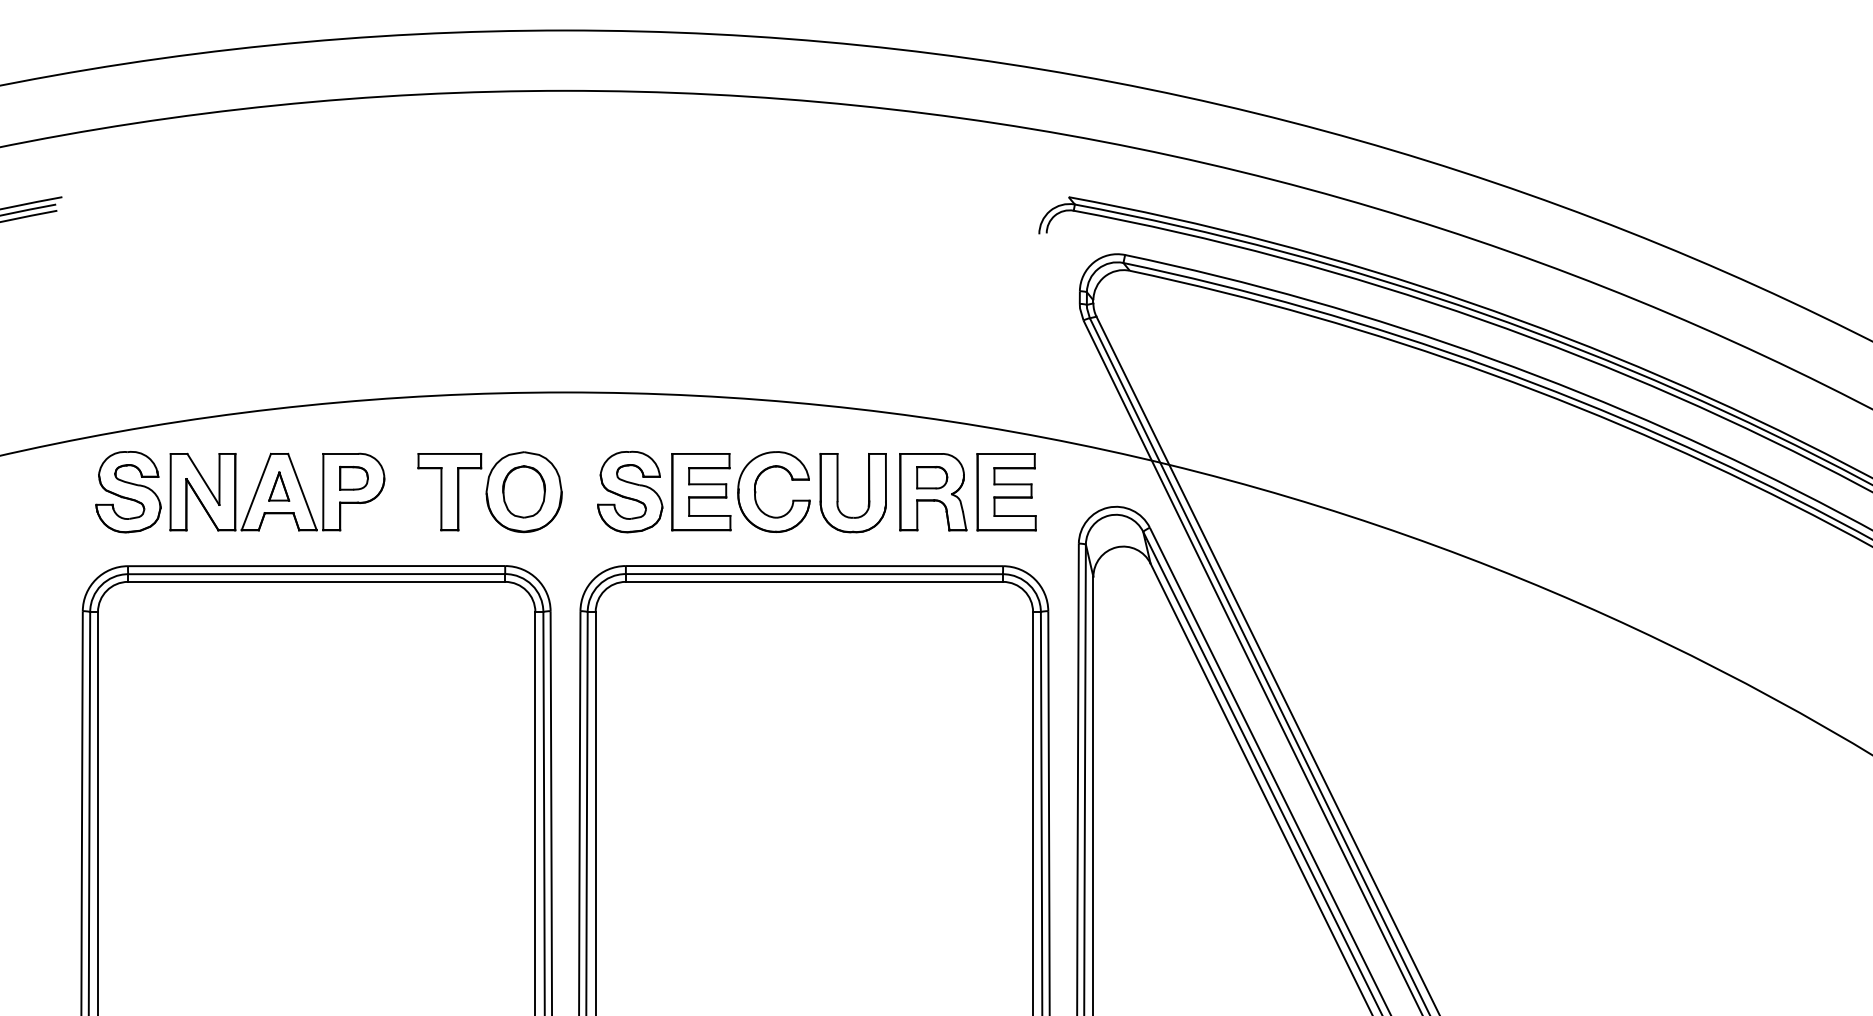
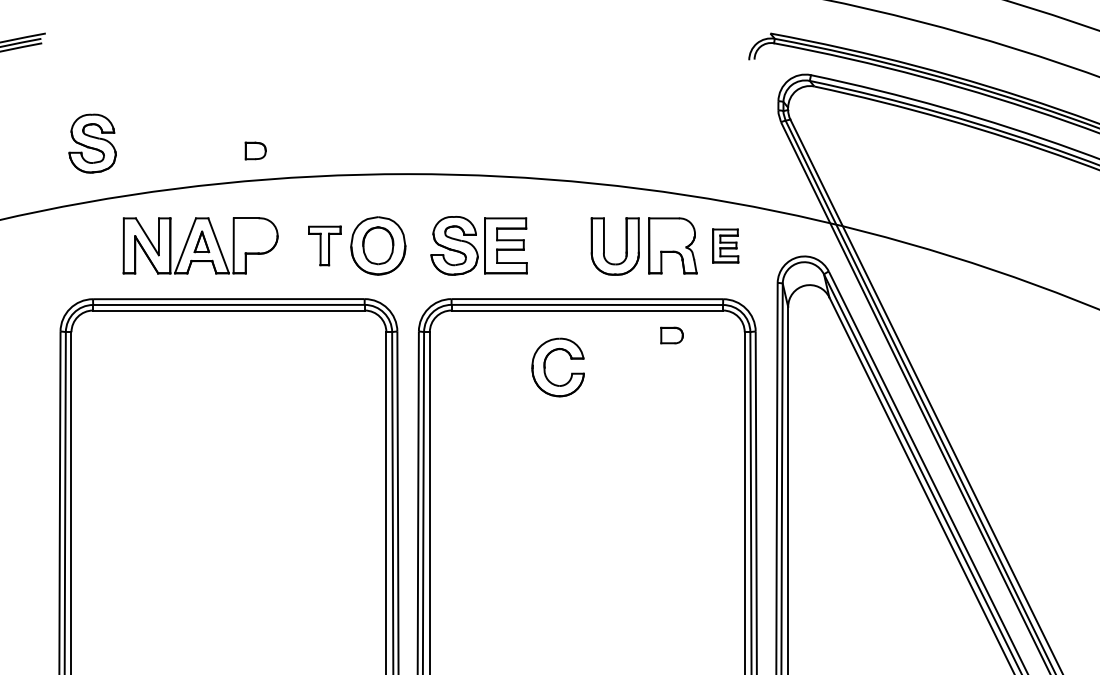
part: (353, 477) -> (255, 150), moved
part: (932, 477) -> (672, 335), moved
part: (756, 491) -> (545, 367), moved
part: (128, 492) -> (92, 143), moved
part: (449, 492) -> (324, 246), size x0.7
part: (1006, 492) -> (725, 246), size x0.6

